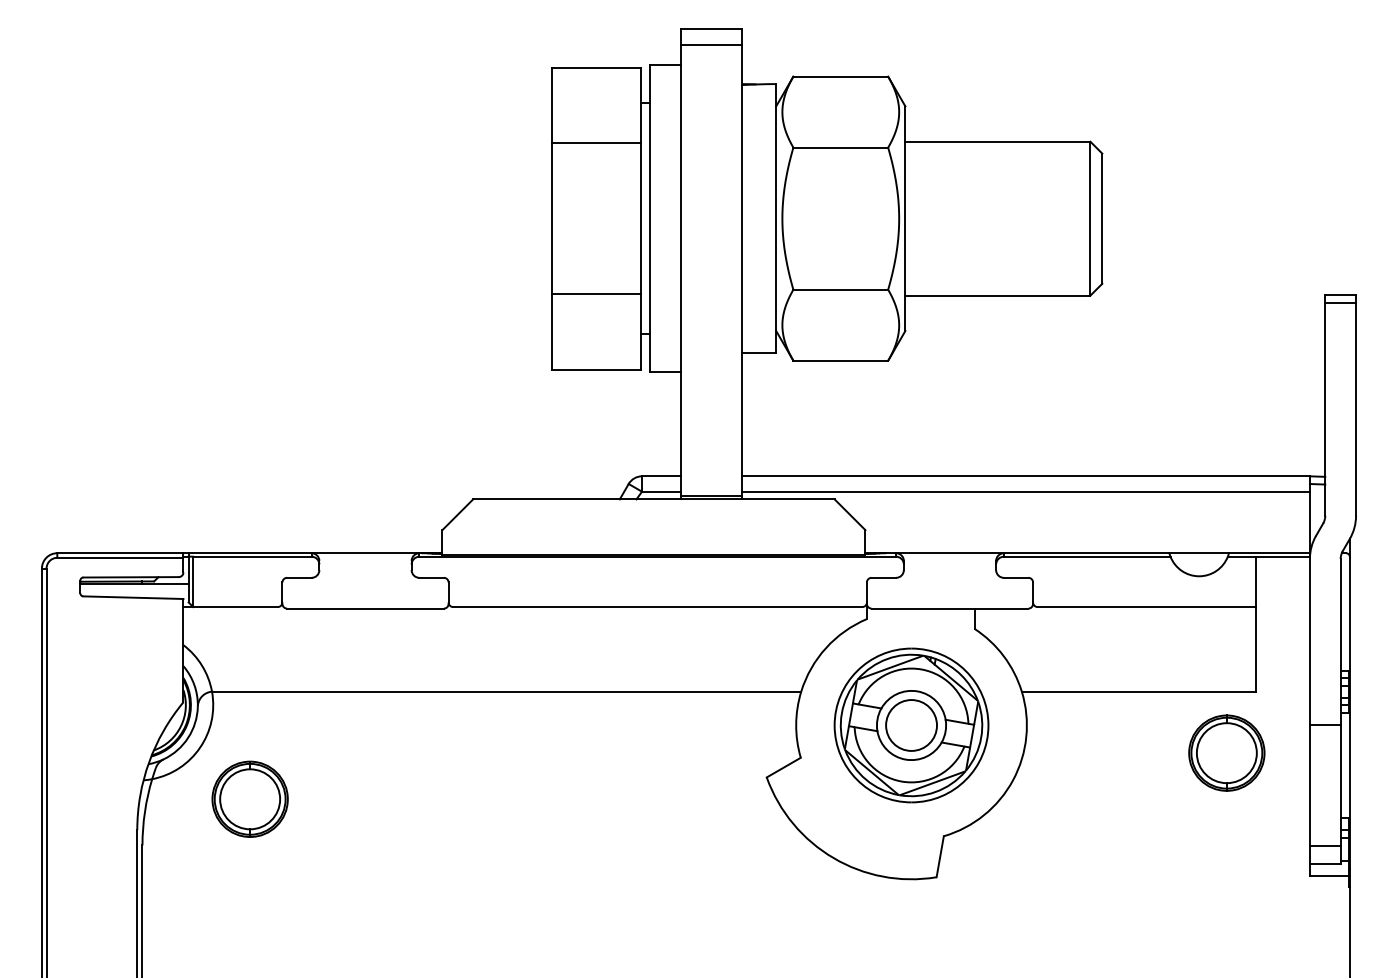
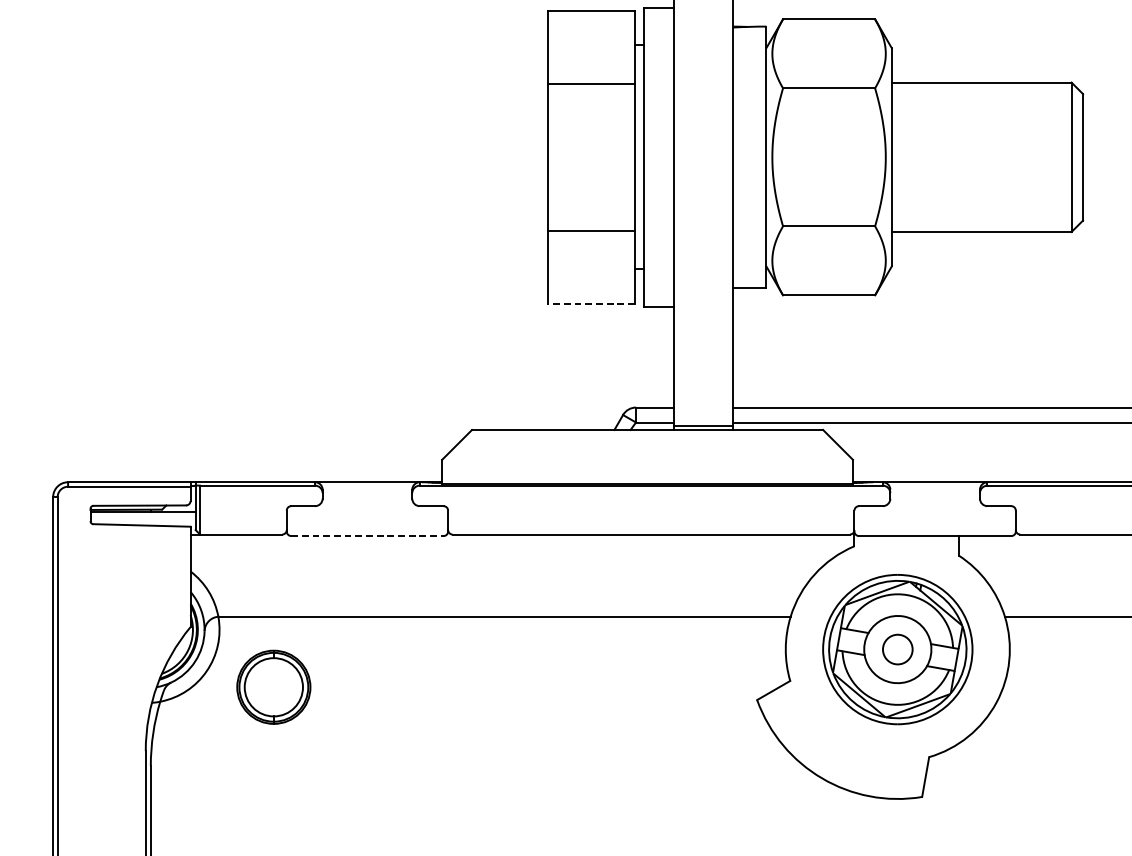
line: (596, 369) -> (591, 303), solid -> dashed
line: (366, 608) -> (368, 535), solid -> dashed
circle: (911, 725) -> (897, 649), size x0.6
part: (249, 798) -> (273, 686), moved

